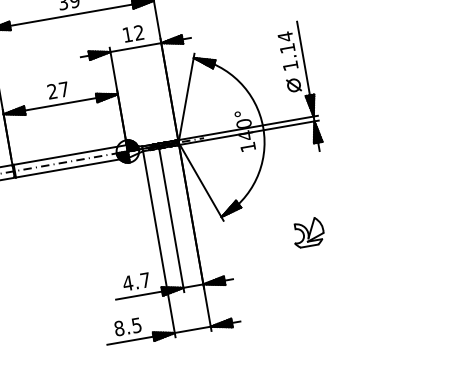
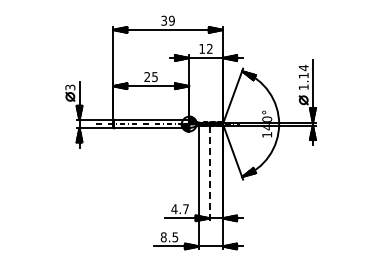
text: (63, 90) -> (154, 77), 27 -> 25
line: (171, 220) -> (209, 173), solid -> dashed
part: (308, 232) -> (296, 196), removed

